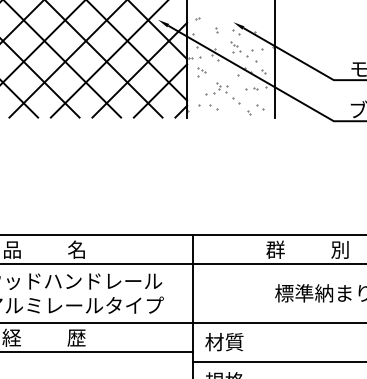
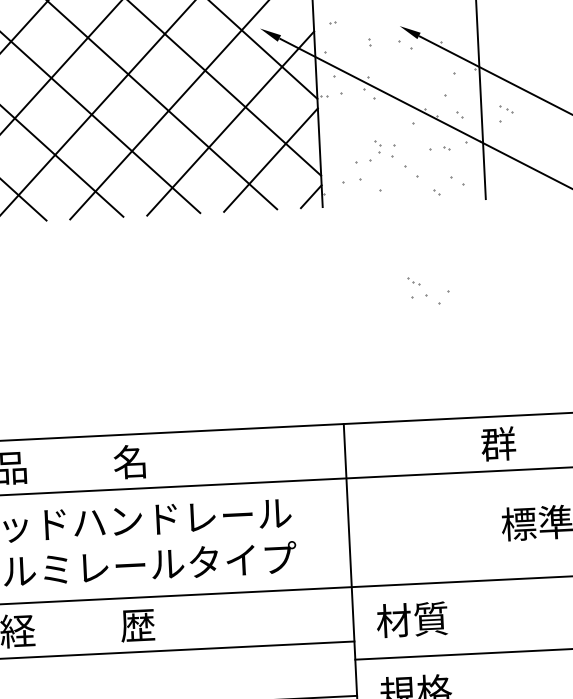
part: (241, 49) -> (427, 290), moved
part: (201, 72) -> (506, 114), moved
part: (213, 107) -> (370, 185), size x1.6

